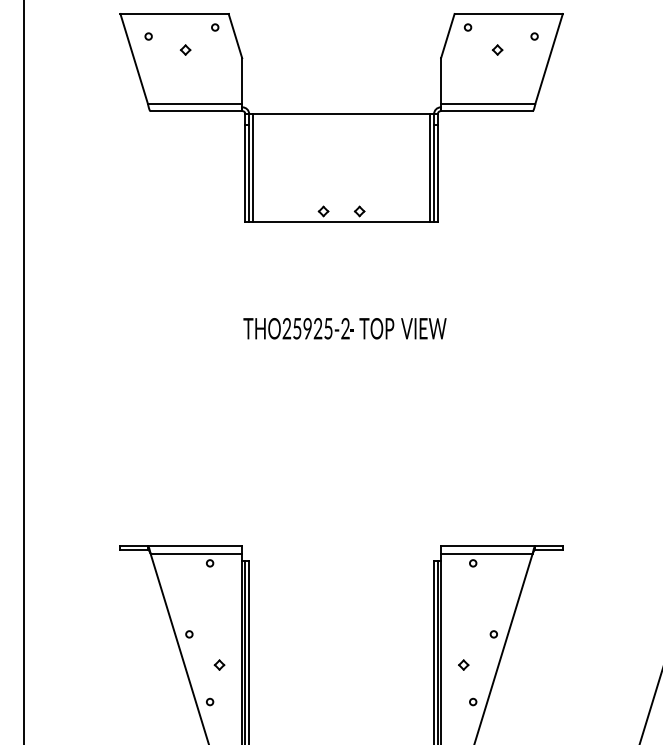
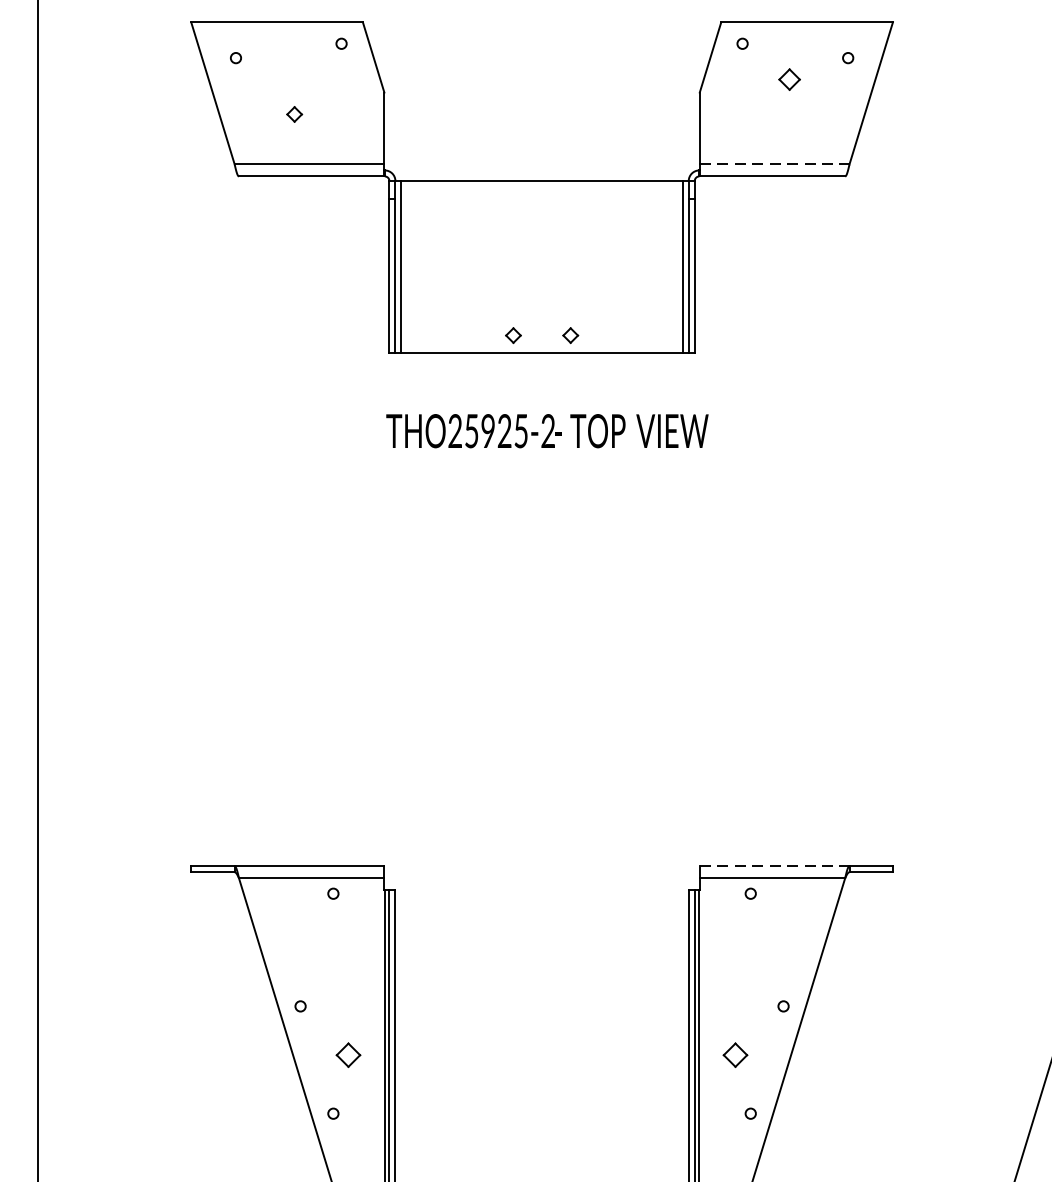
part: (185, 49) -> (294, 113), moved
part: (497, 49) -> (789, 78), size x1.4
line: (488, 103) -> (775, 164), solid -> dashed
text: (344, 328) -> (546, 430), moved
line: (488, 546) -> (775, 866), solid -> dashed
part: (219, 664) -> (348, 1054), size x1.6
part: (463, 664) -> (735, 1054), size x1.6

